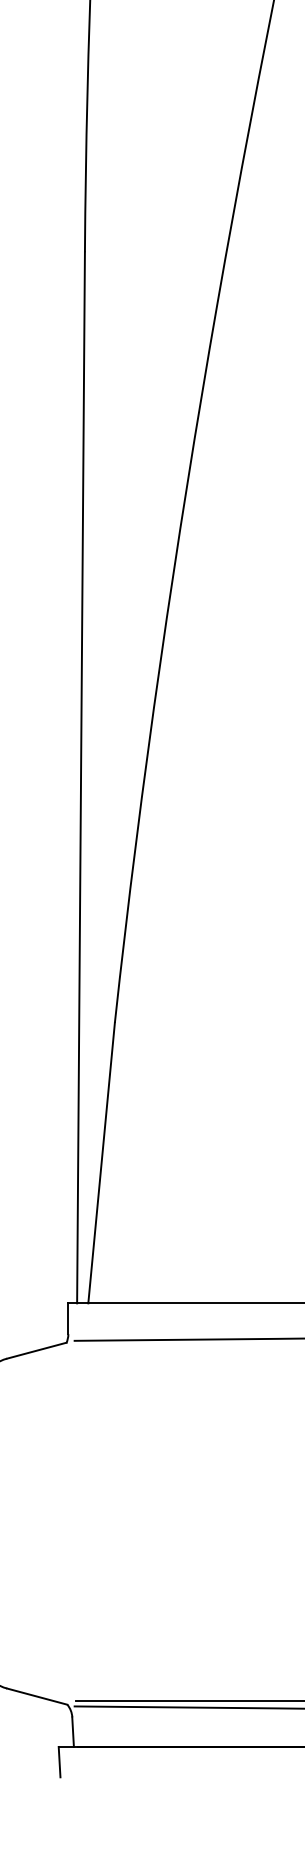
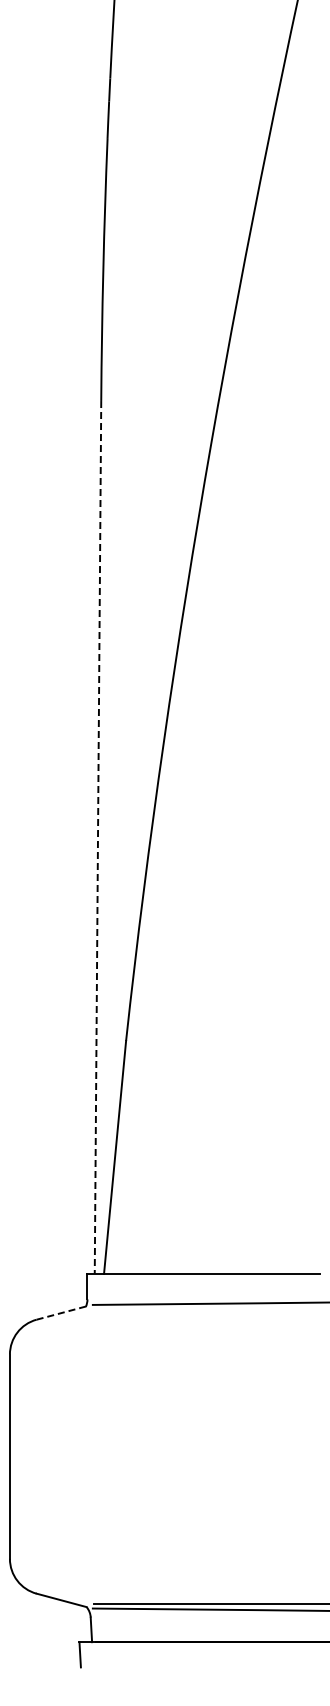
line: (81, 777) -> (98, 837), solid -> dashed
line: (37, 1349) -> (61, 1312), solid -> dashed

